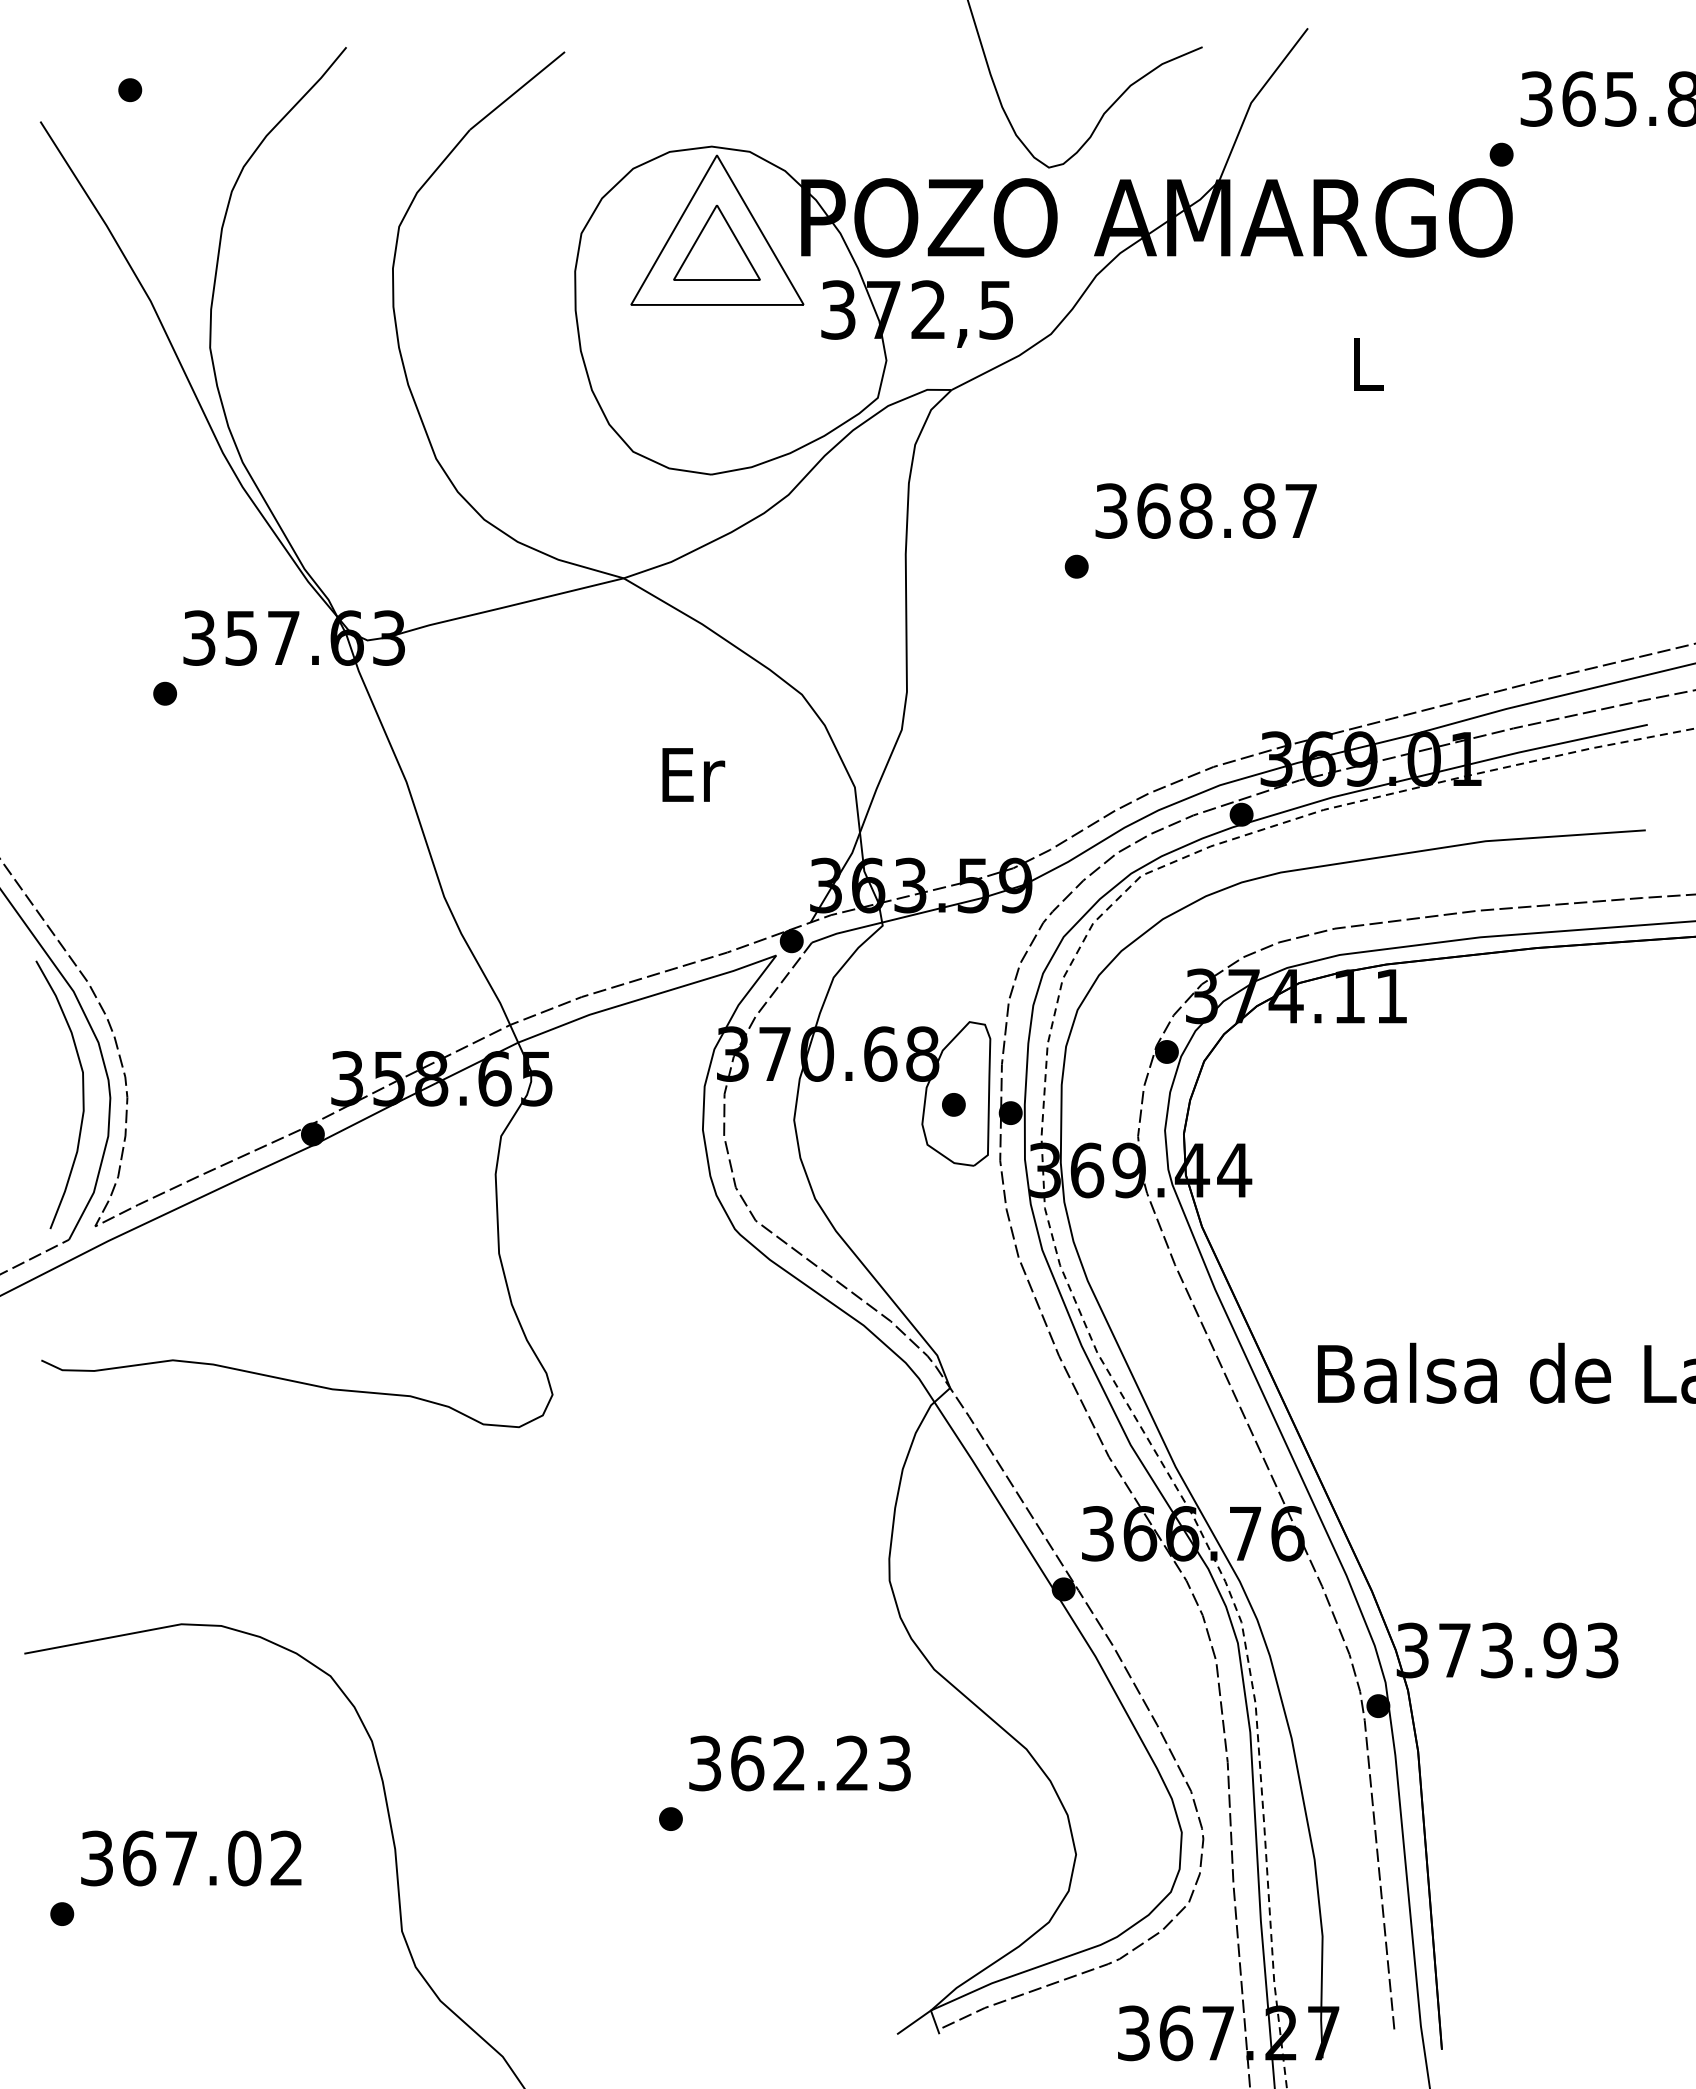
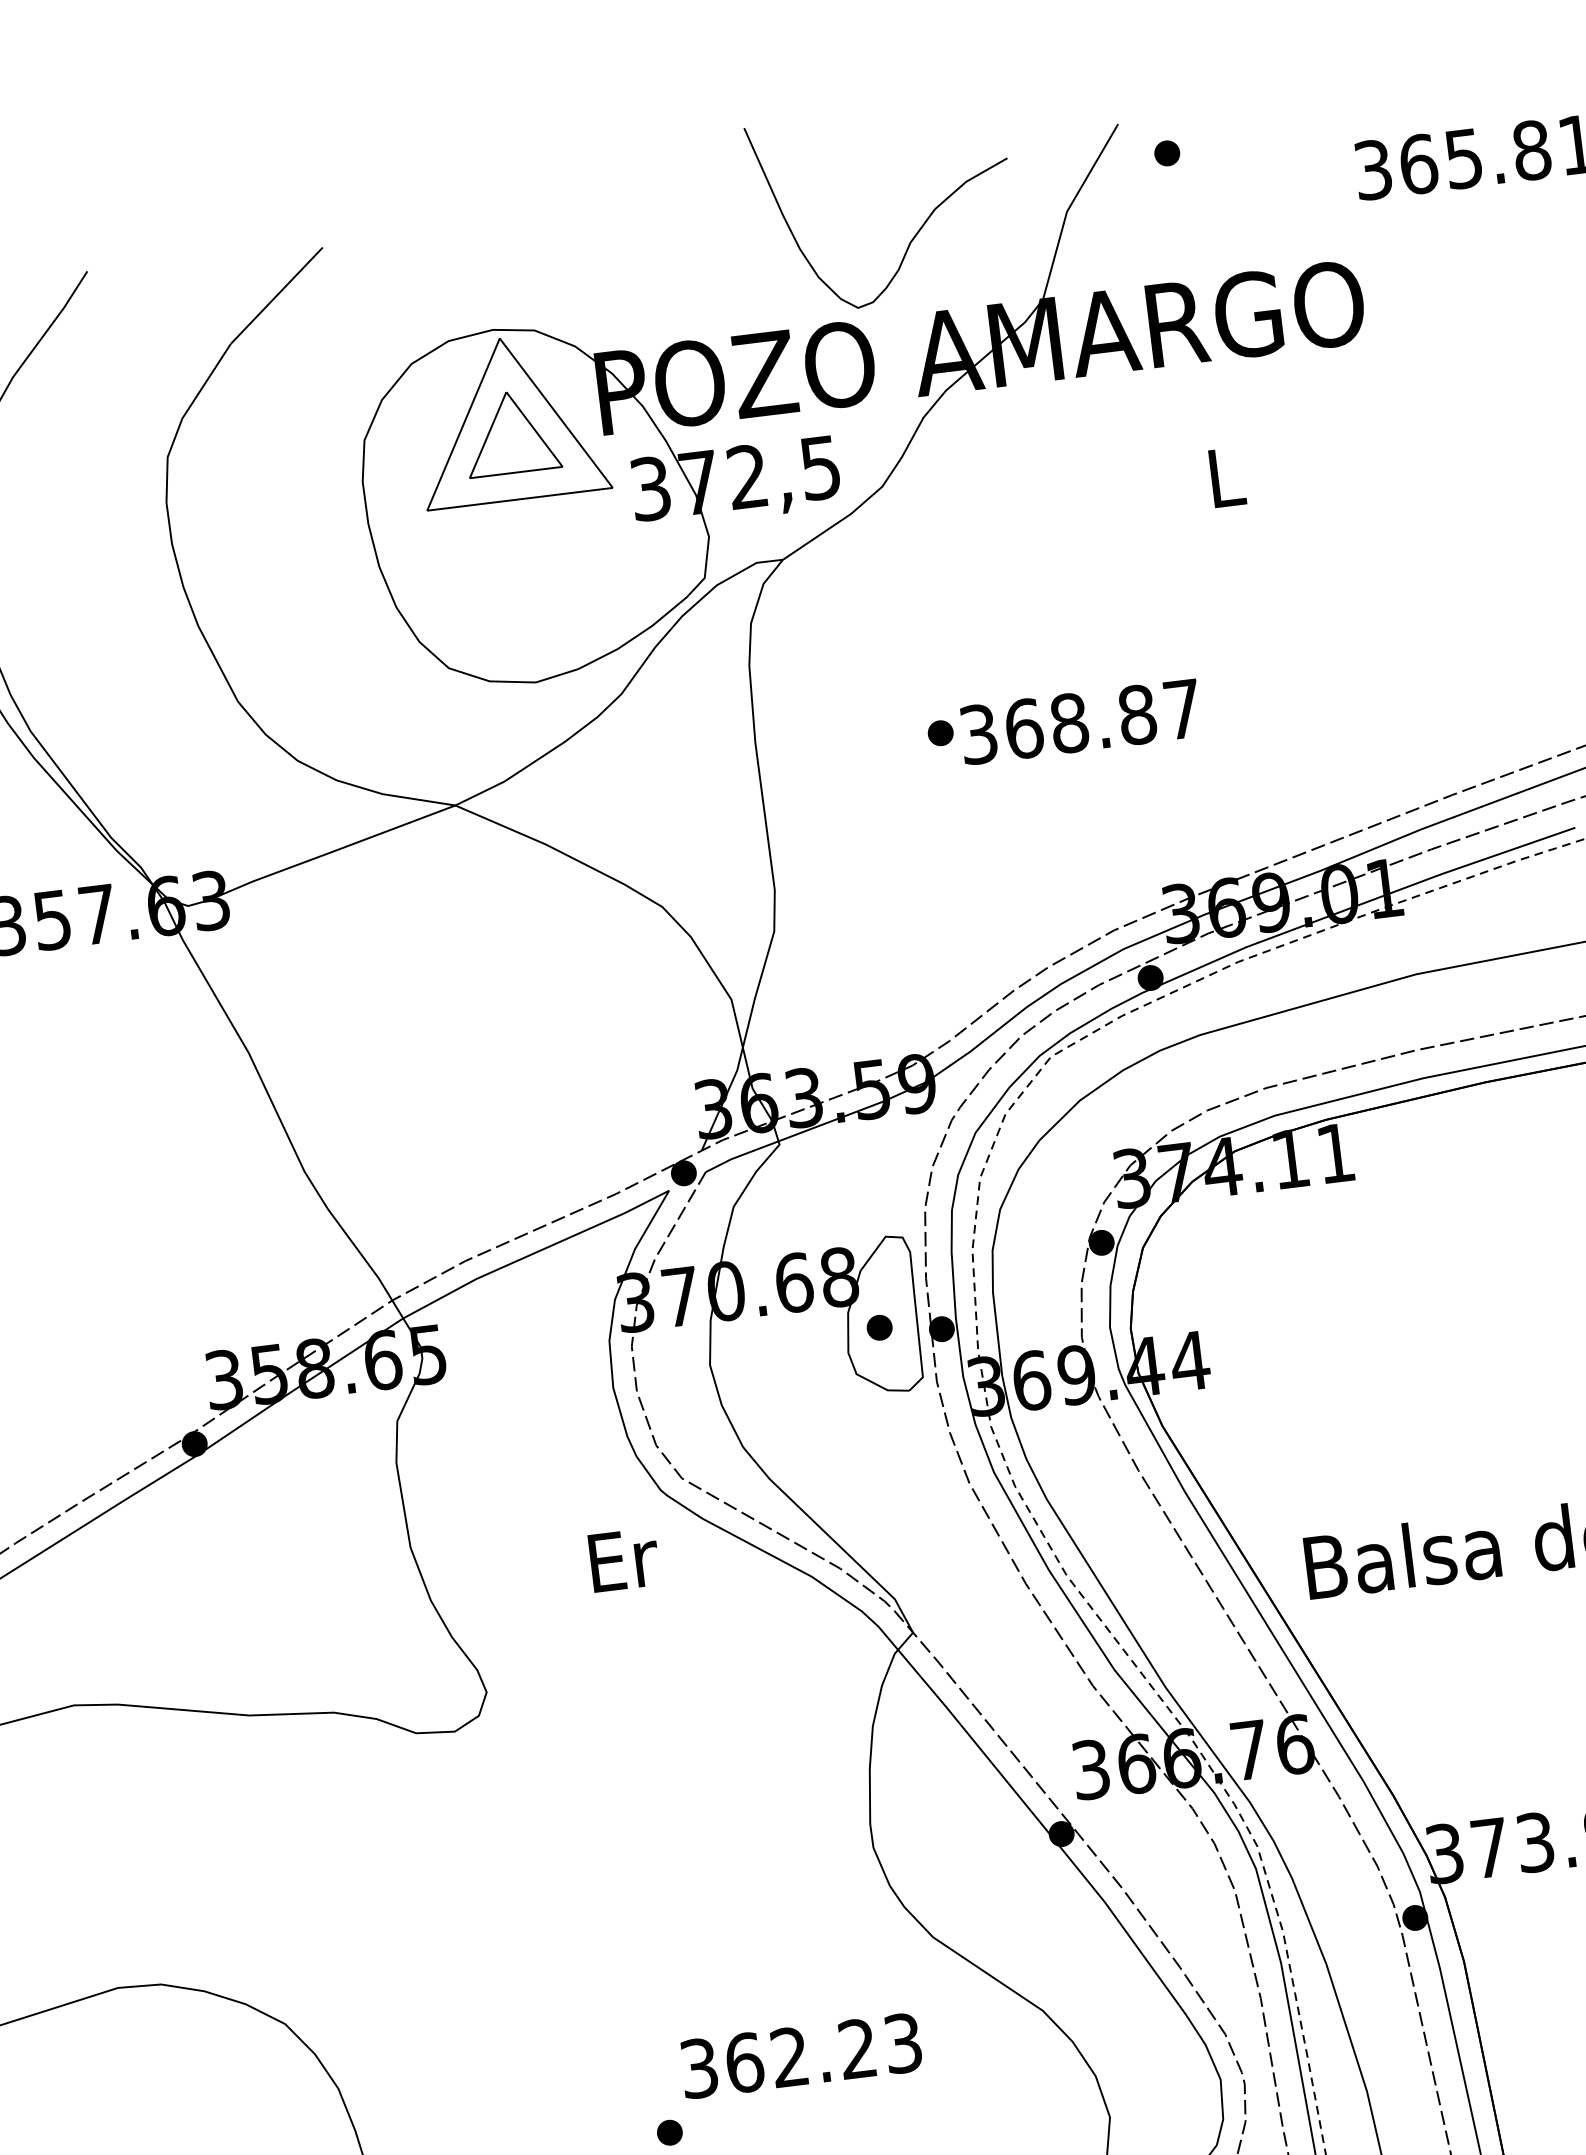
part: (1501, 154) -> (1167, 153), moved
text: (1205, 510) -> (1079, 721), moved
text: (693, 774) -> (624, 1559), moved

